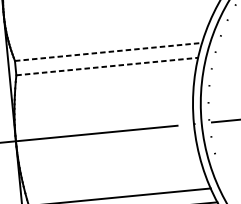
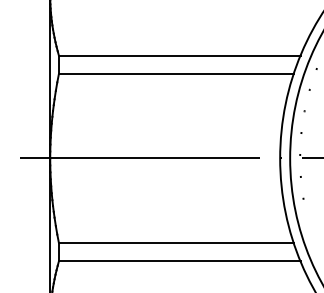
line: (108, 51) -> (179, 55), dashed -> solid
line: (107, 66) -> (176, 74), dashed -> solid

